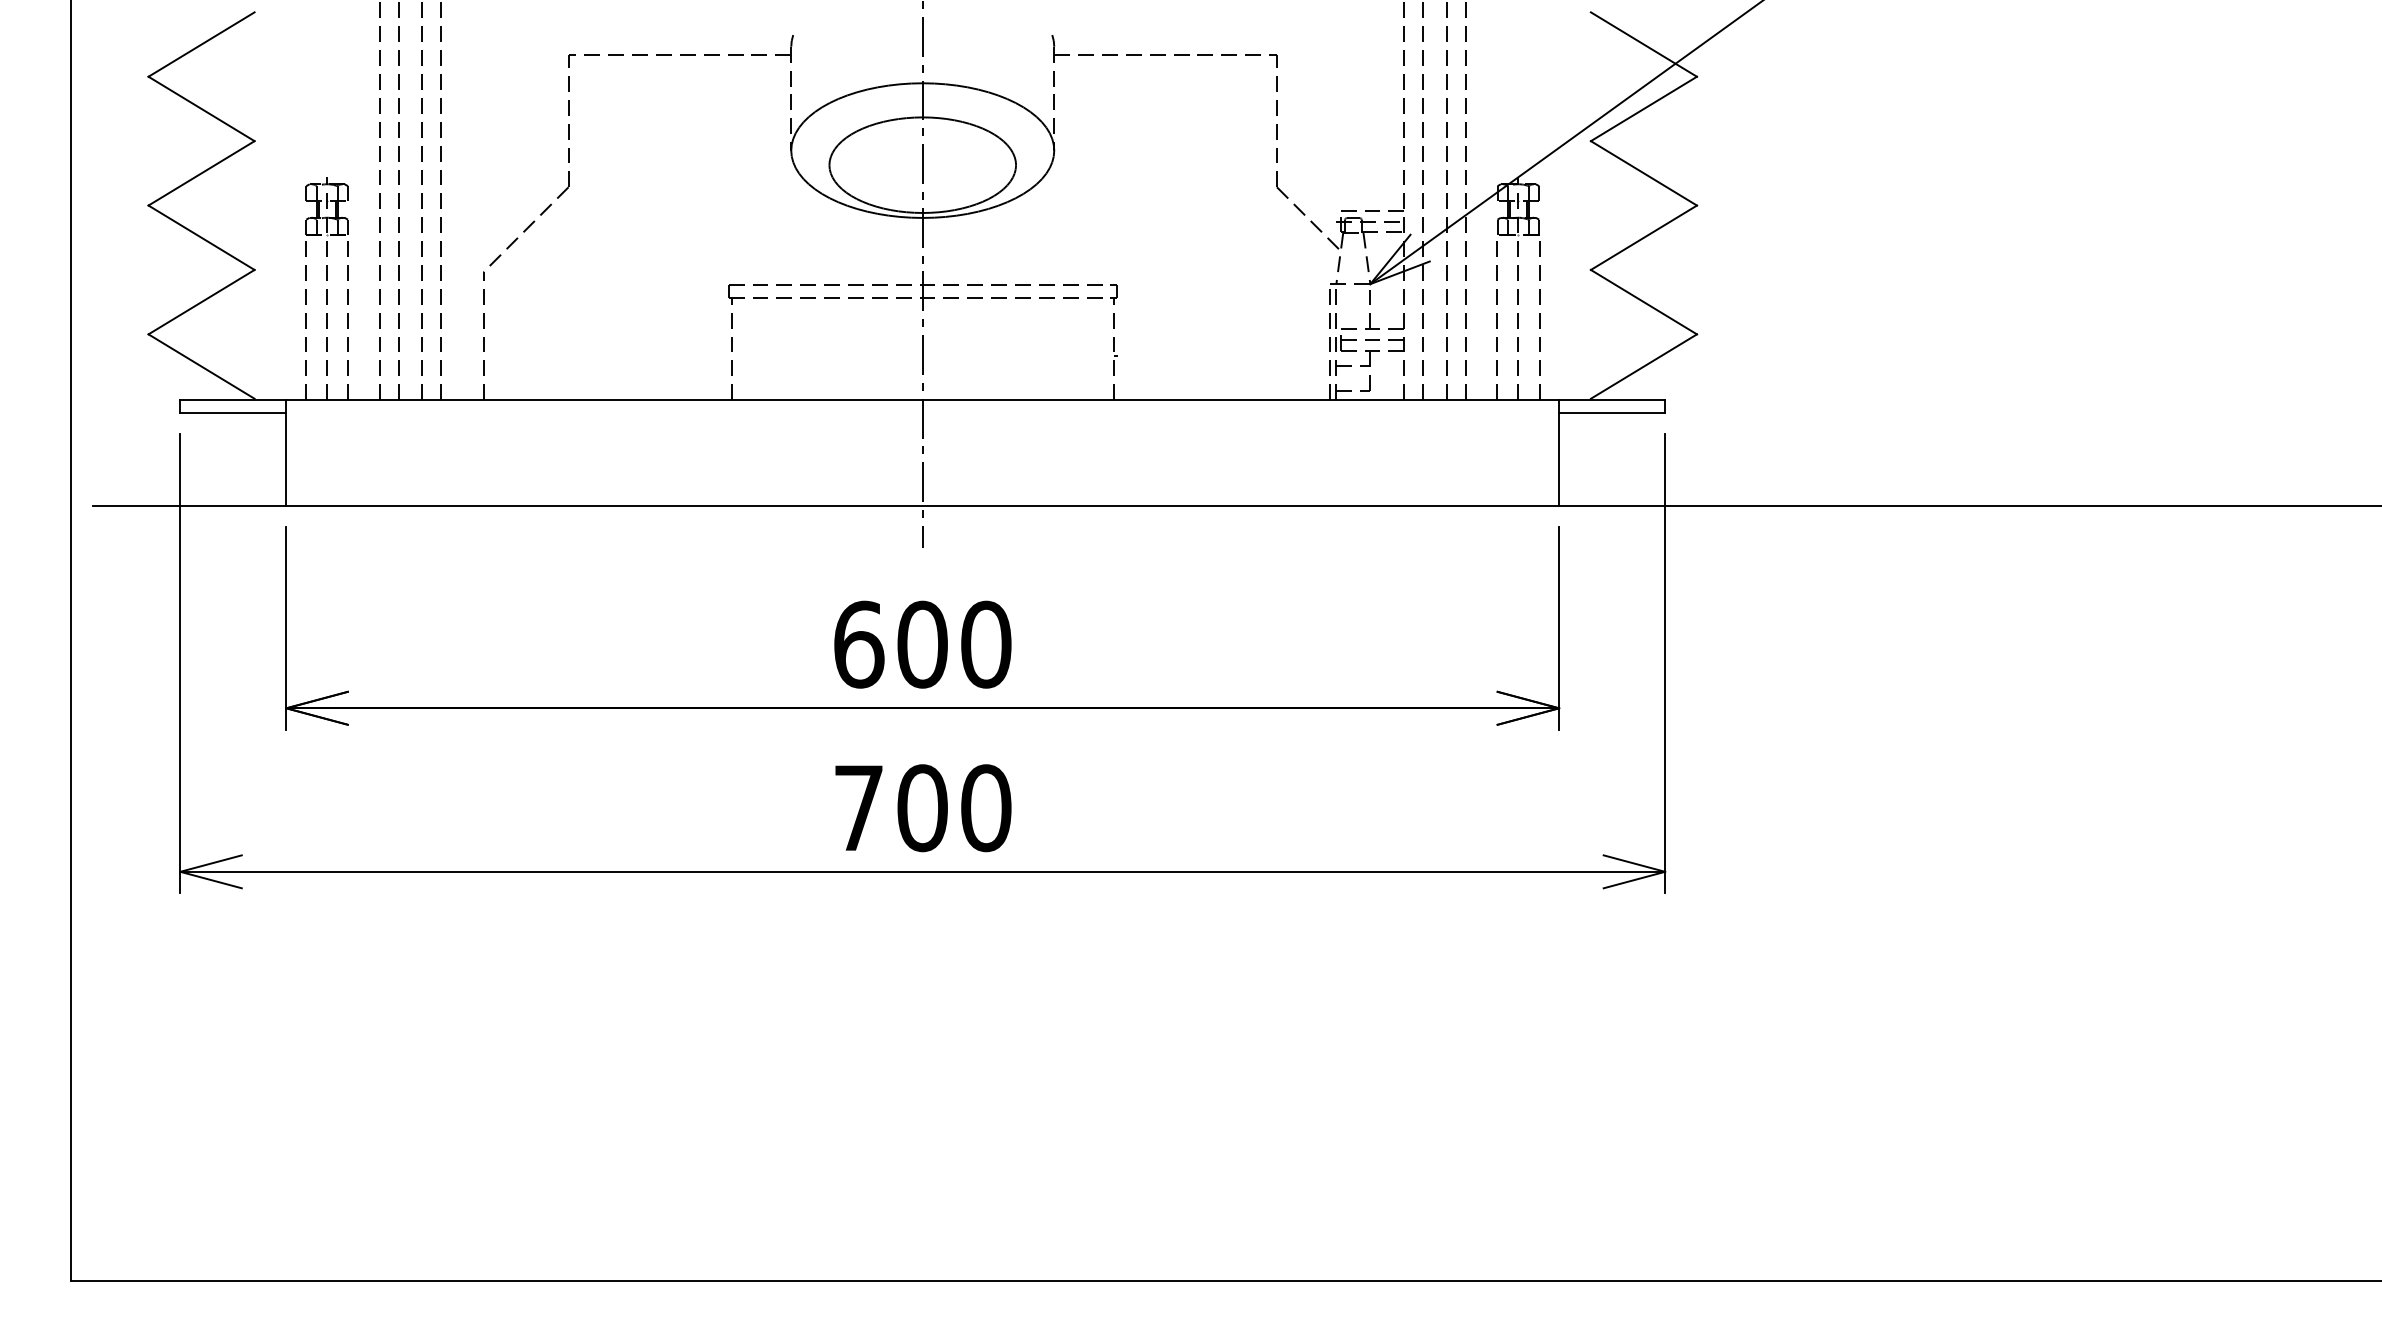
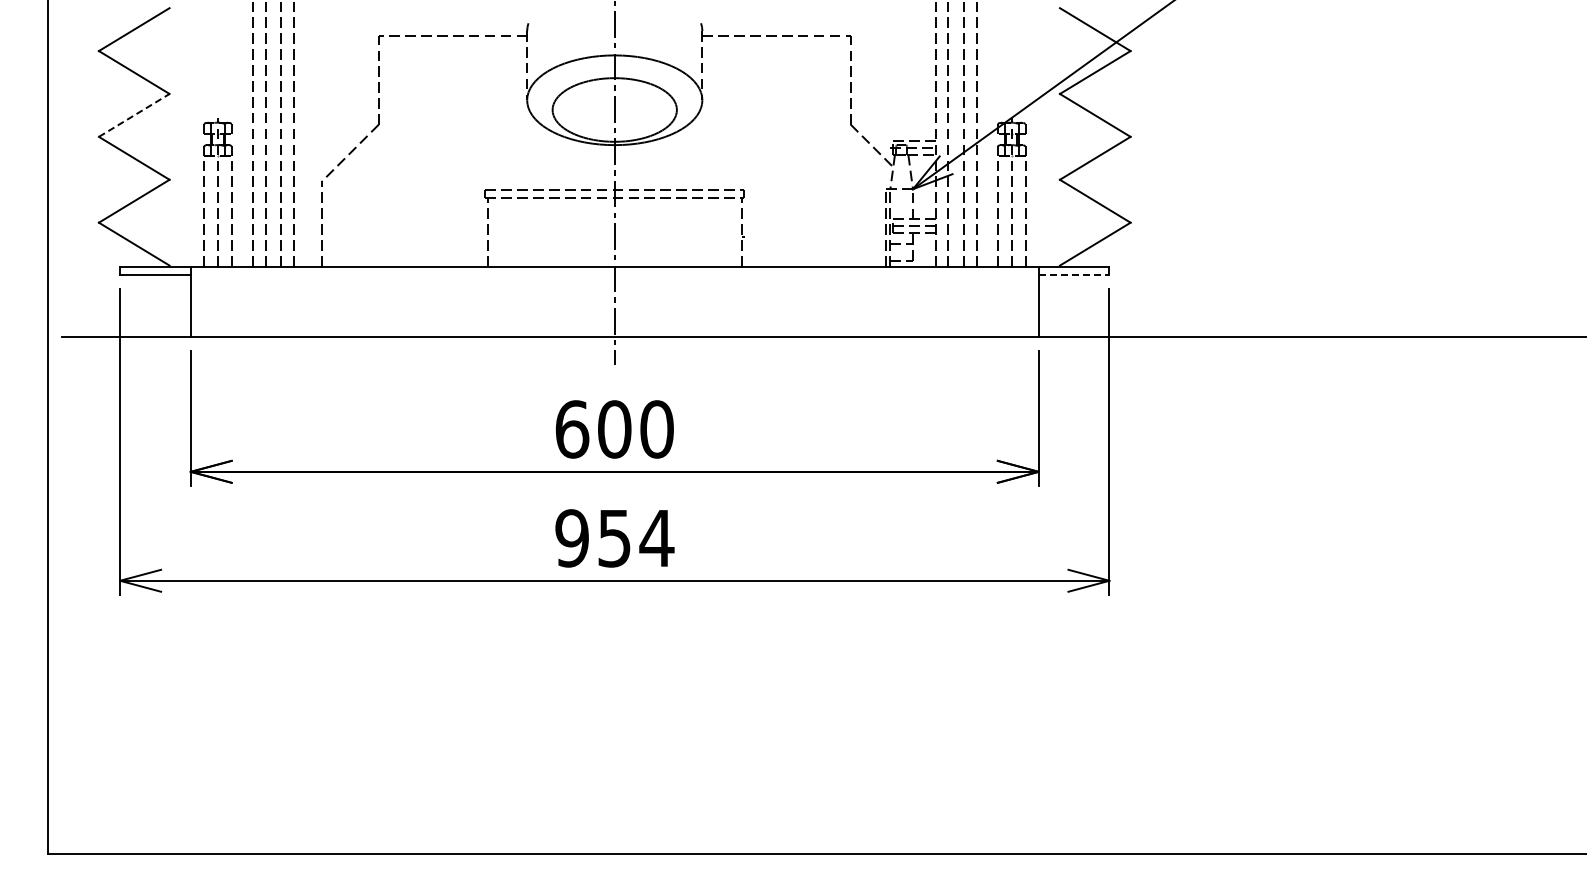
line: (201, 173) -> (134, 115), solid -> dashed
line: (1612, 413) -> (1074, 275), solid -> dashed
text: (922, 808) -> (614, 538), 700 -> 954

